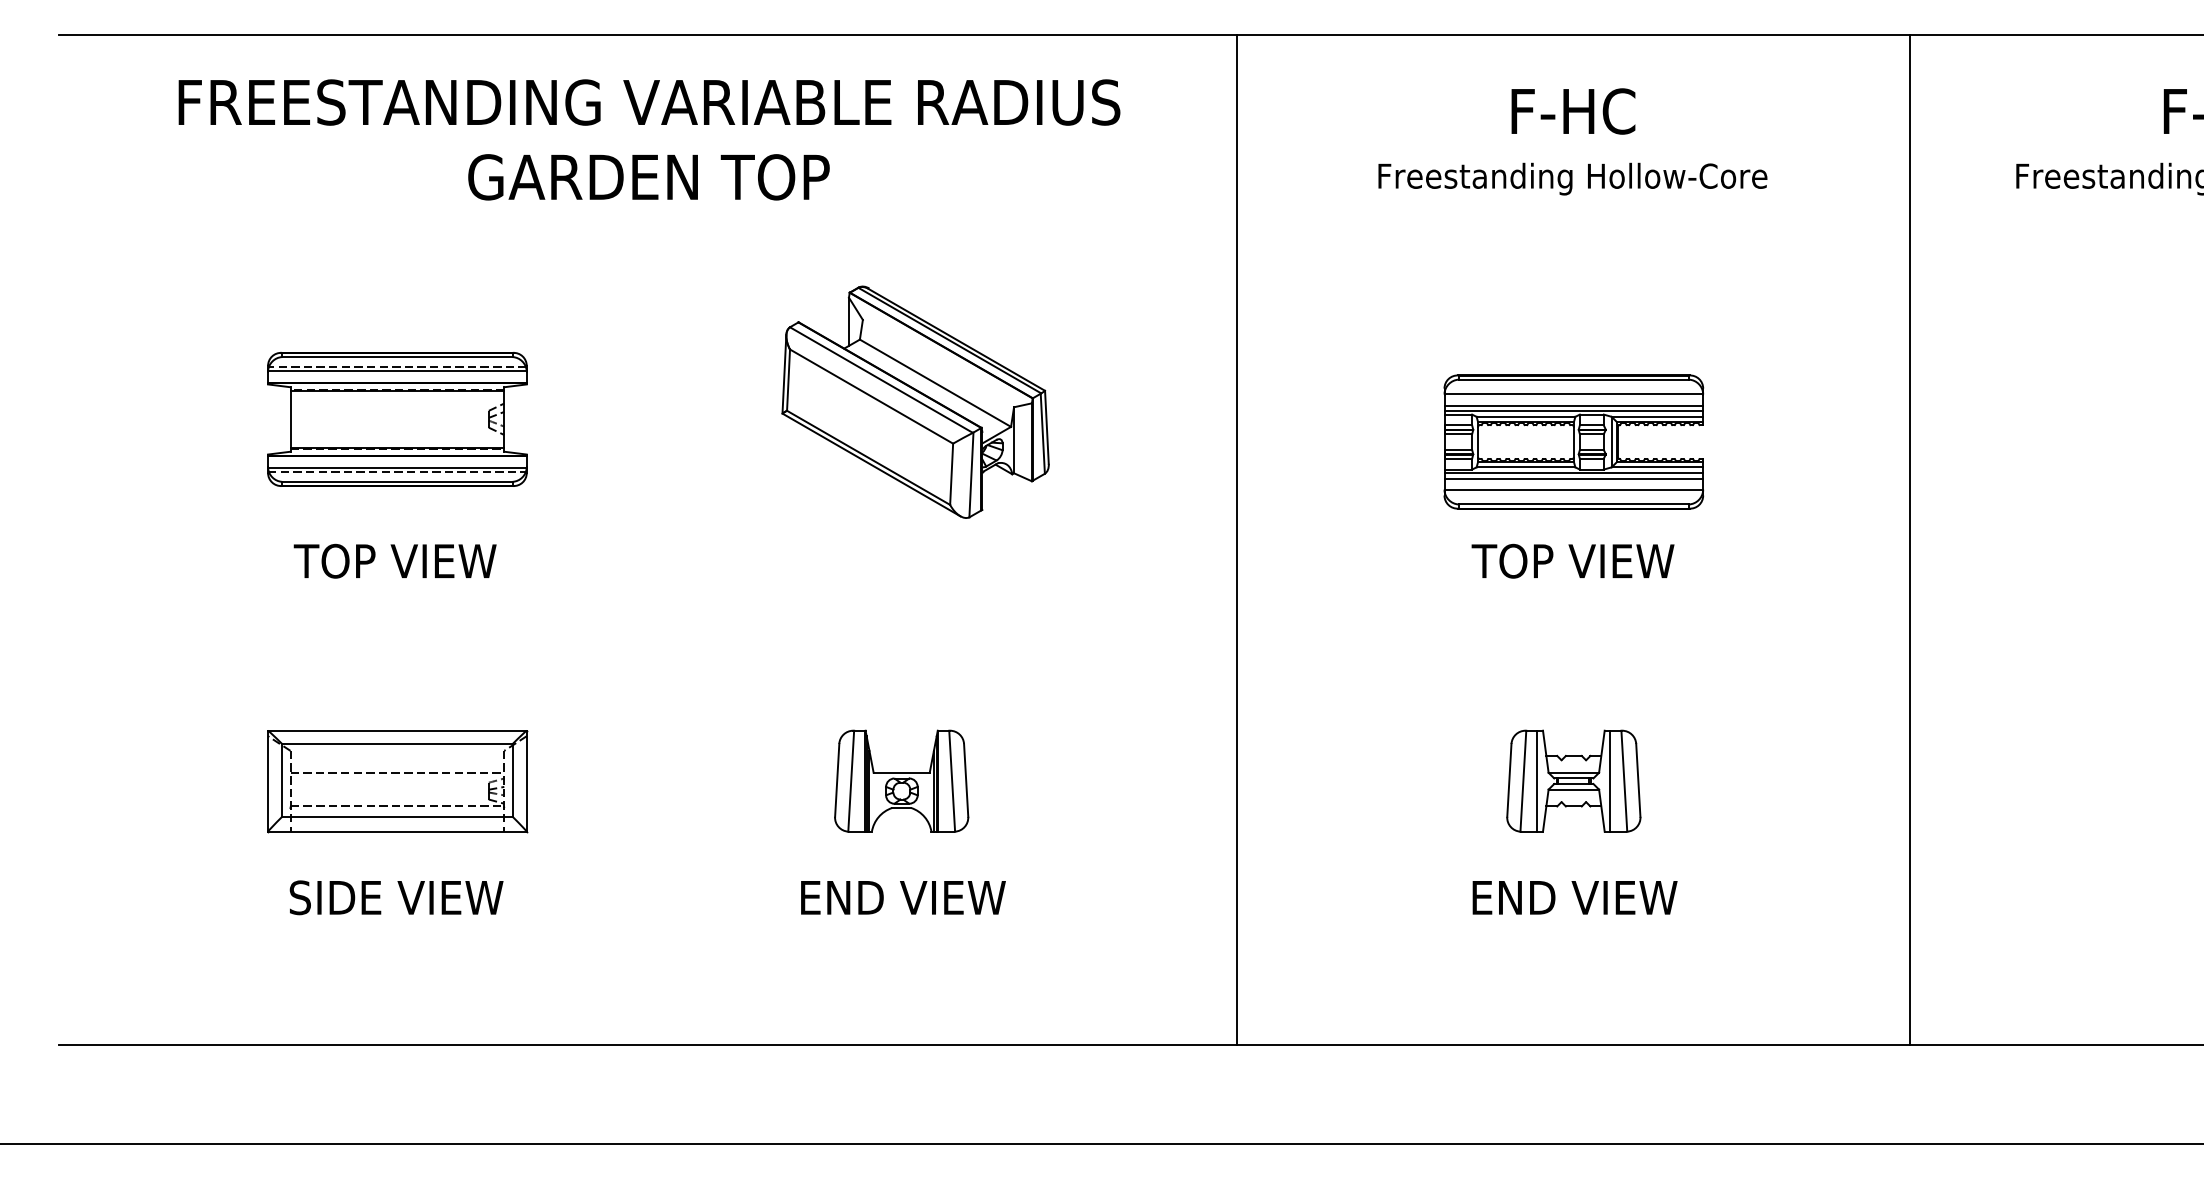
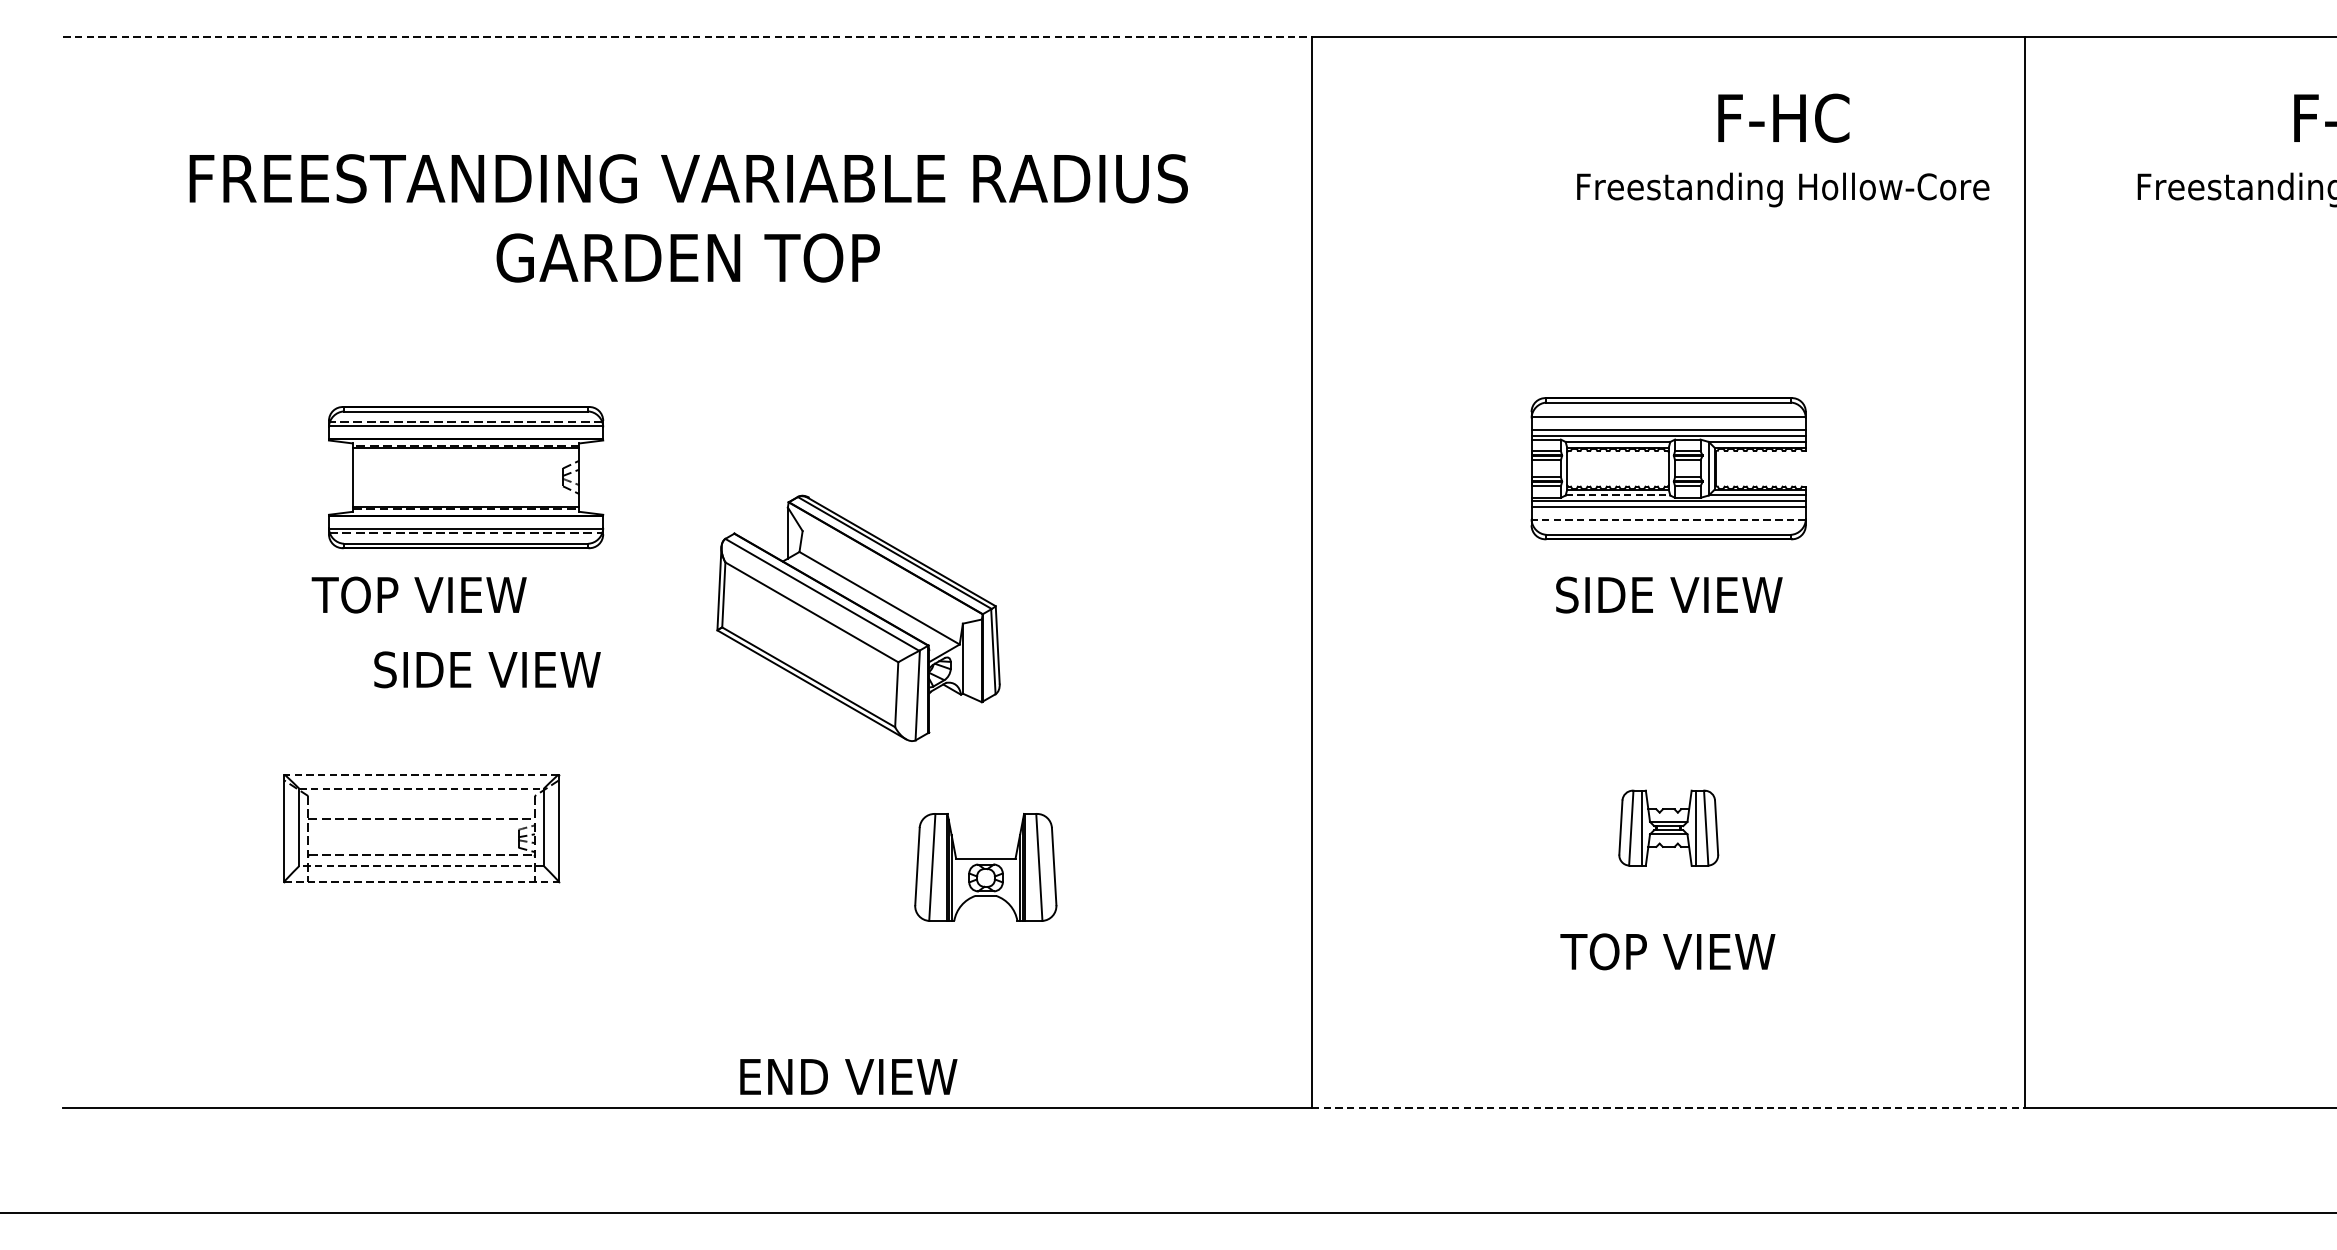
line: (648, 35) -> (687, 37), solid -> dashed
text: (649, 139) -> (688, 217), moved
text: (1572, 141) -> (1782, 150), moved
part: (915, 401) -> (858, 617), moved
part: (397, 419) -> (466, 477), moved
line: (1526, 467) -> (1618, 495), solid -> dashed
line: (1573, 490) -> (1668, 520), solid -> dashed
text: (1574, 560) -> (1669, 594), TOP VIEW -> SIDE VIEW
line: (396, 730) -> (420, 774), solid -> dashed
line: (397, 743) -> (421, 788), solid -> dashed
part: (901, 780) -> (985, 866), moved
part: (1573, 780) -> (1668, 827), size x0.7
line: (396, 816) -> (420, 865), solid -> dashed
line: (397, 831) -> (421, 881), solid -> dashed
text: (396, 897) -> (487, 669), moved
text: (903, 897) -> (848, 1076), moved
text: (1574, 897) -> (1669, 951), END VIEW -> TOP VIEW
line: (1573, 1044) -> (1668, 1107), solid -> dashed

